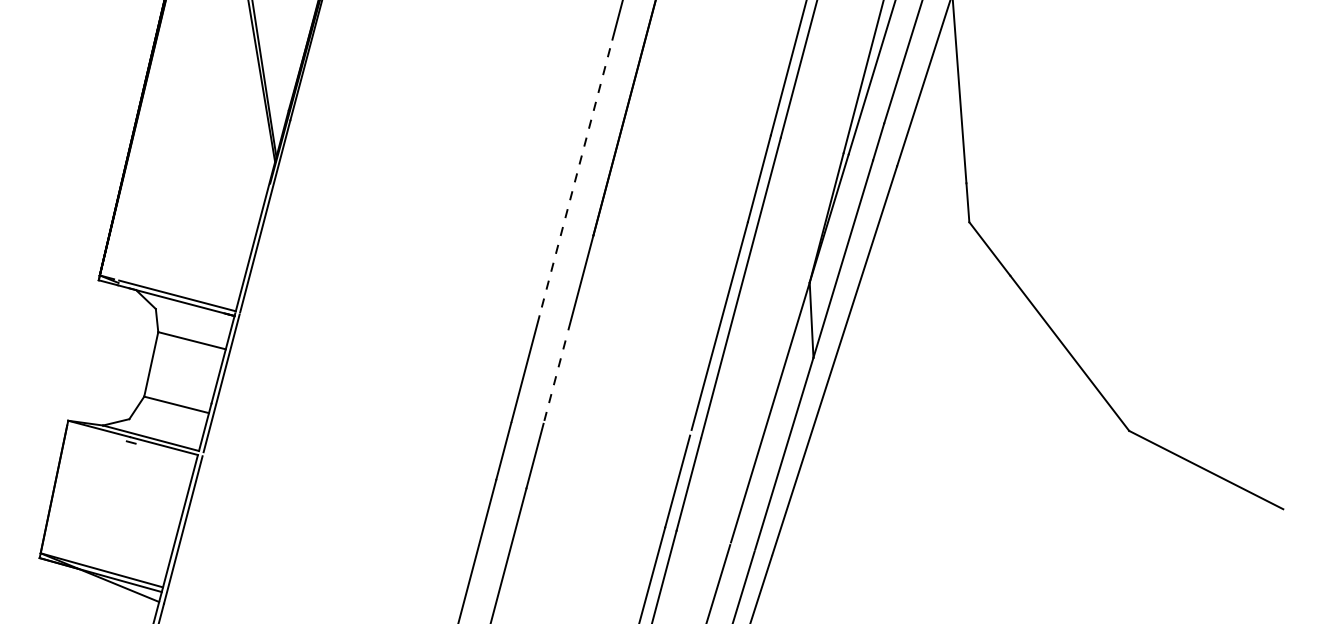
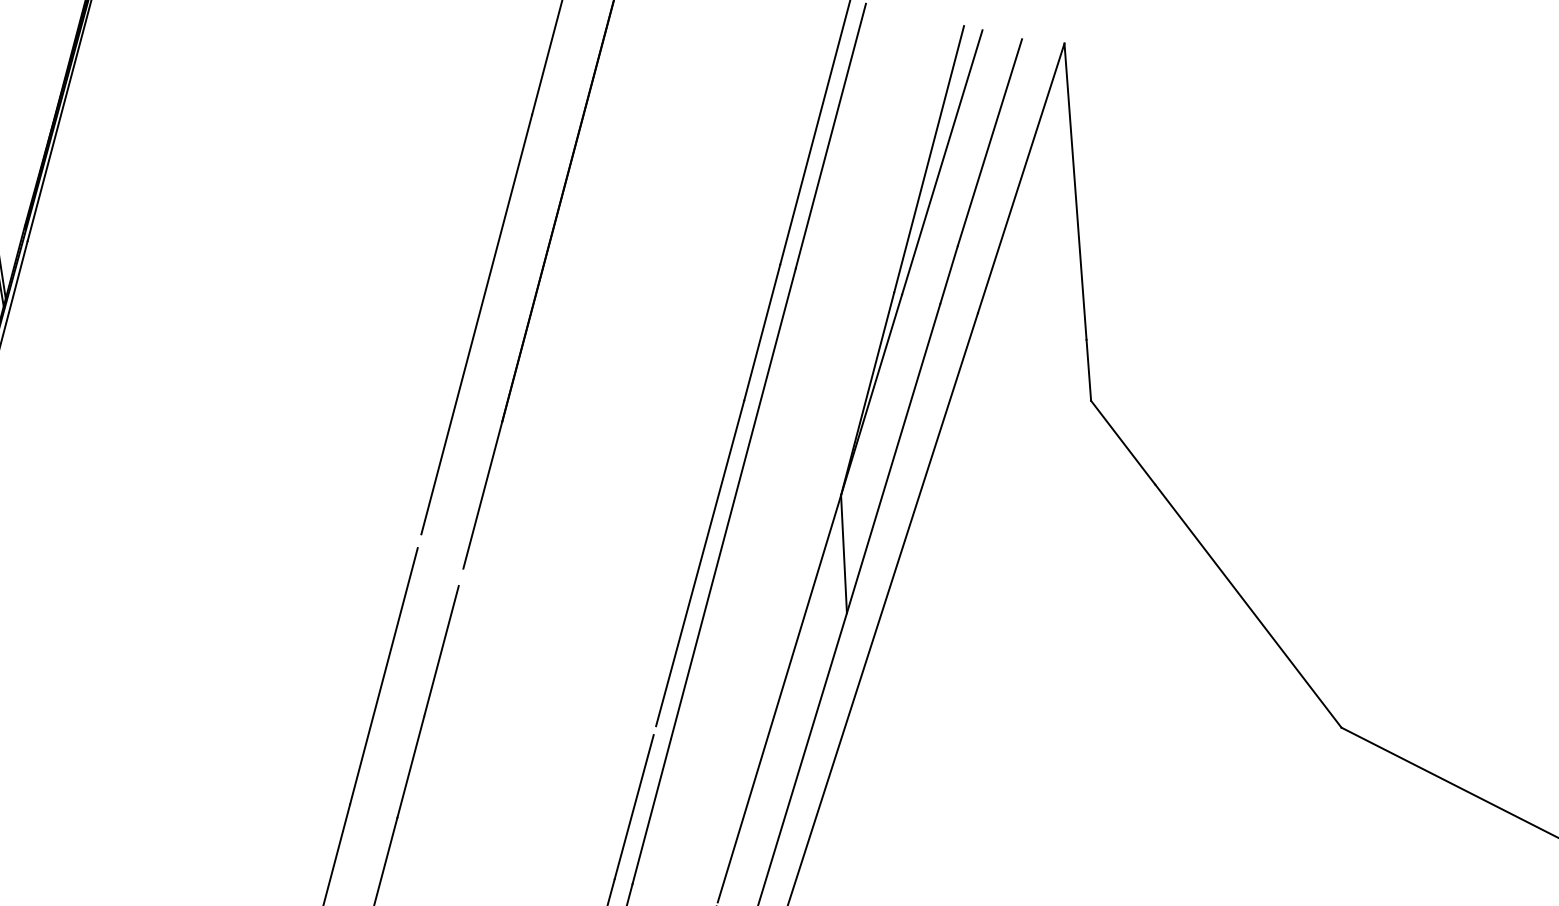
line: (577, 173) -> (477, 324), dashed -> solid
line: (554, 381) -> (441, 650), dashed -> solid

